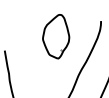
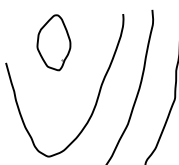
part: (55, 36) -> (53, 42), moved

